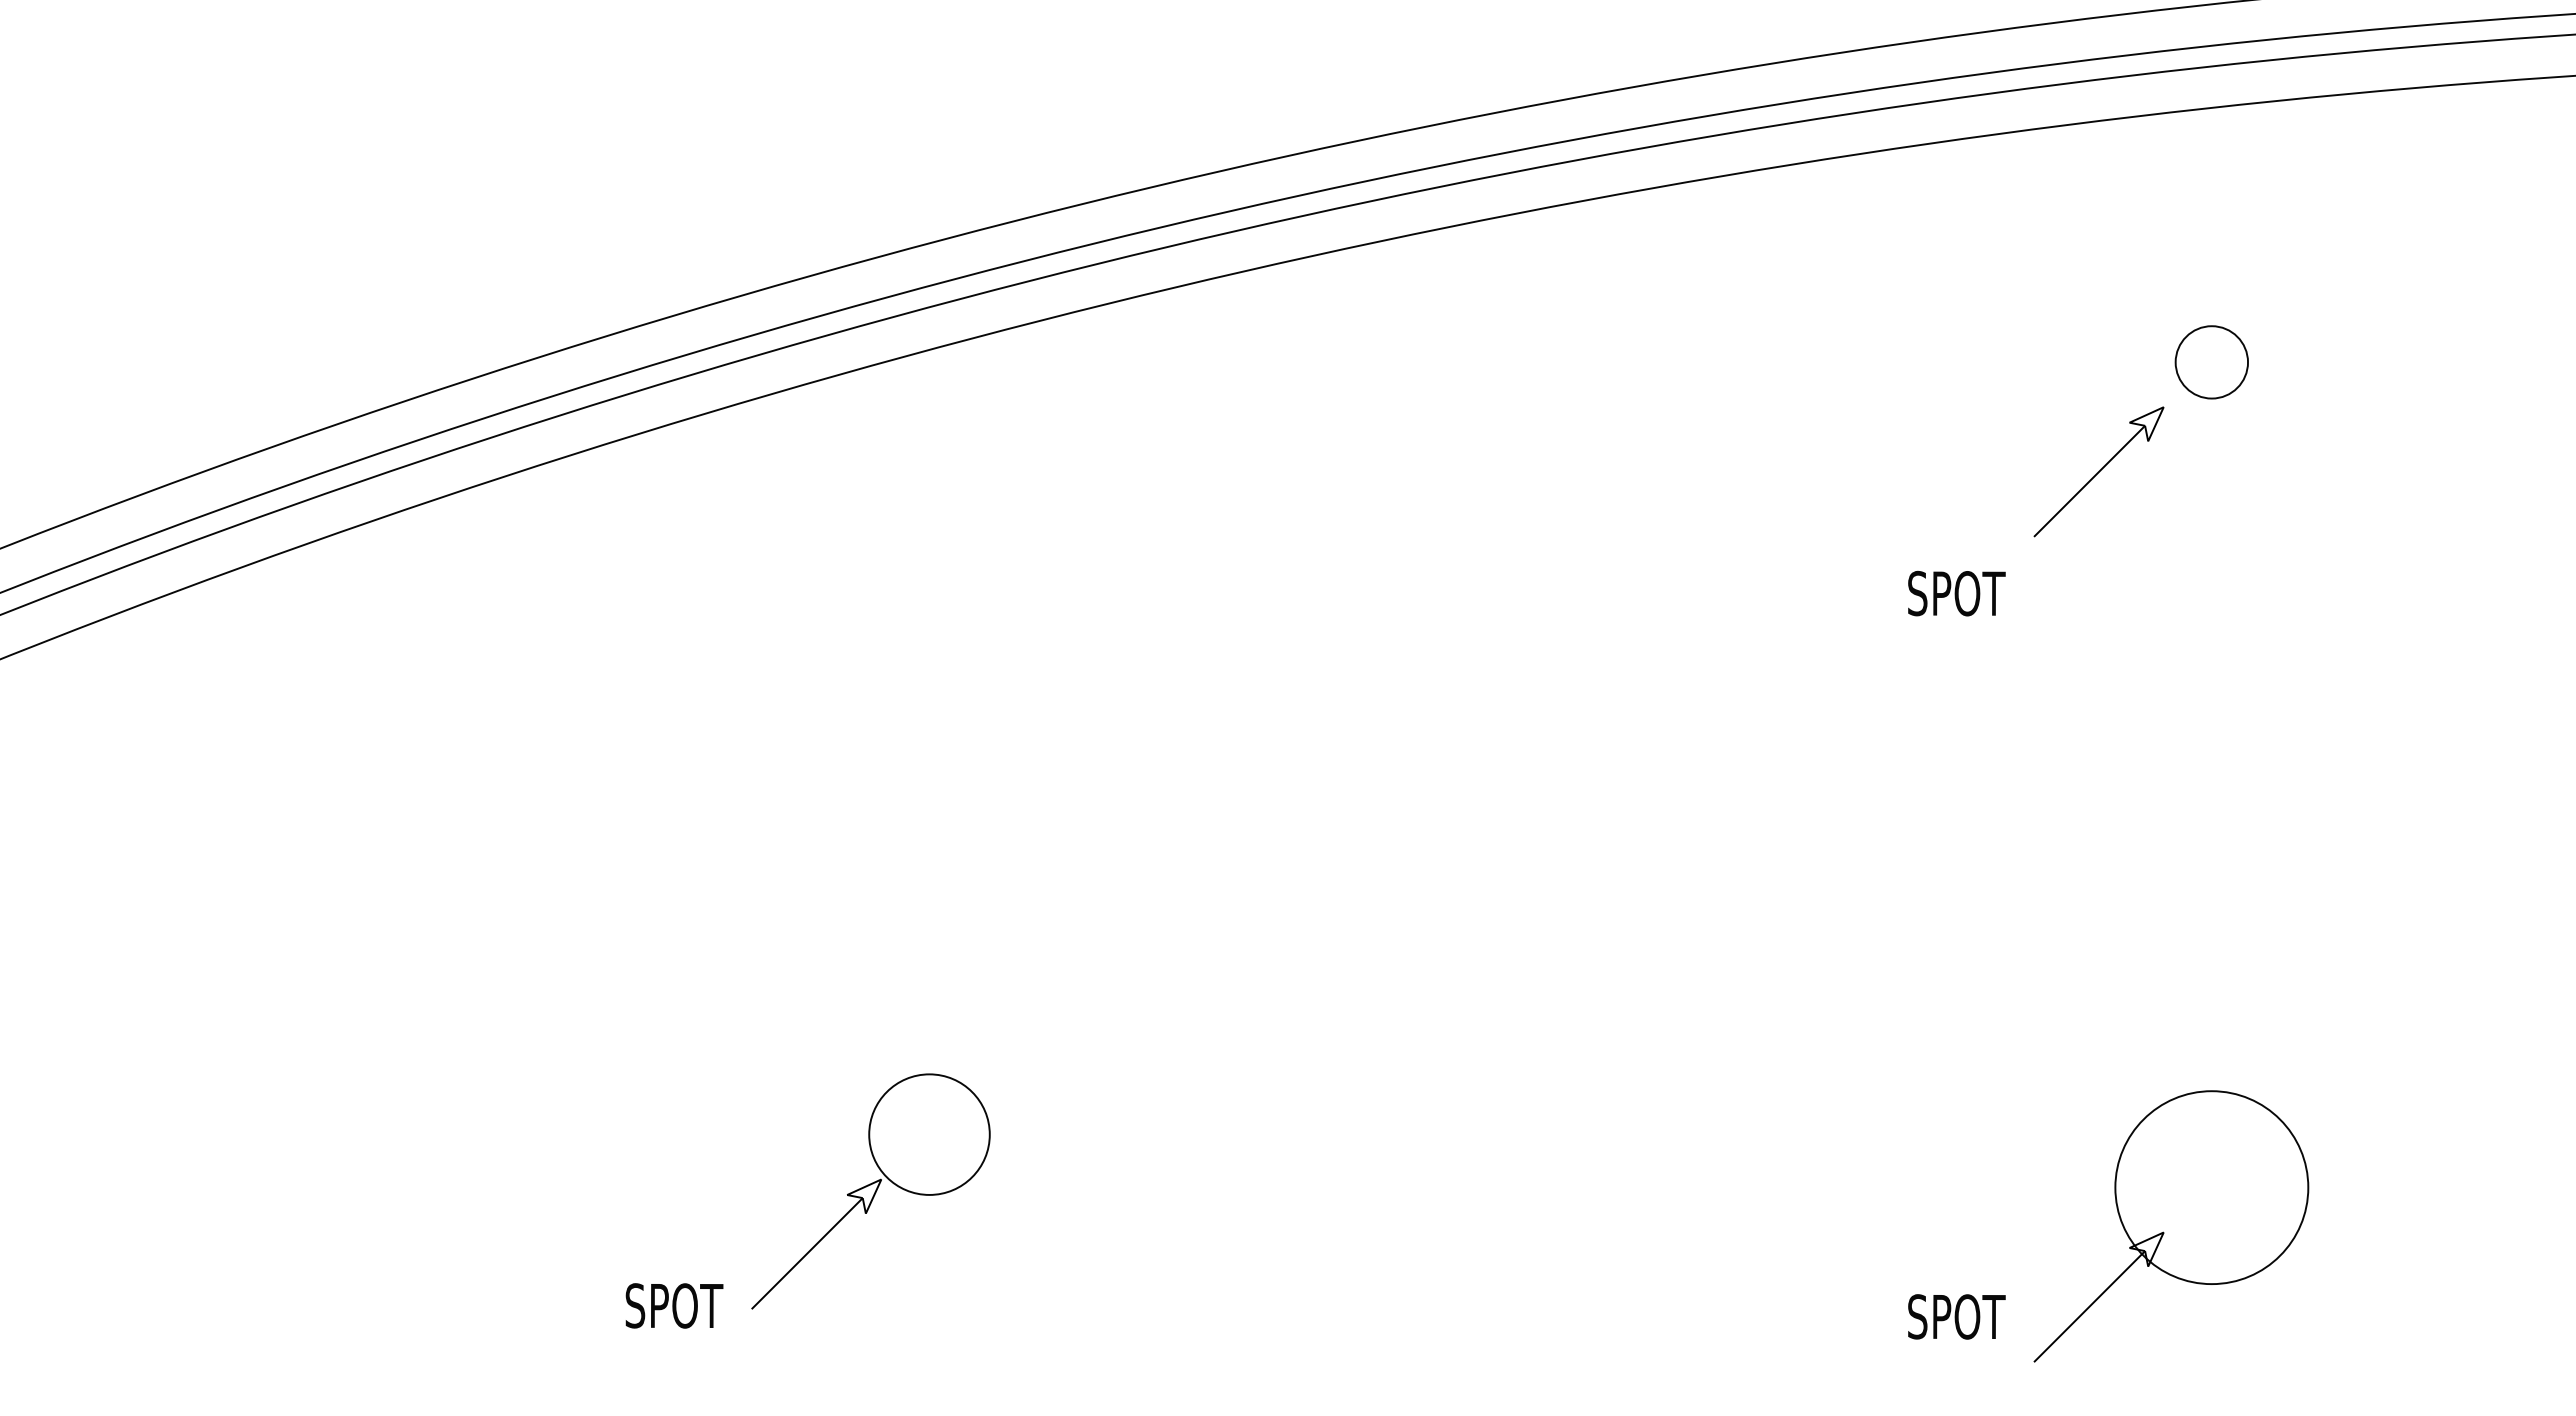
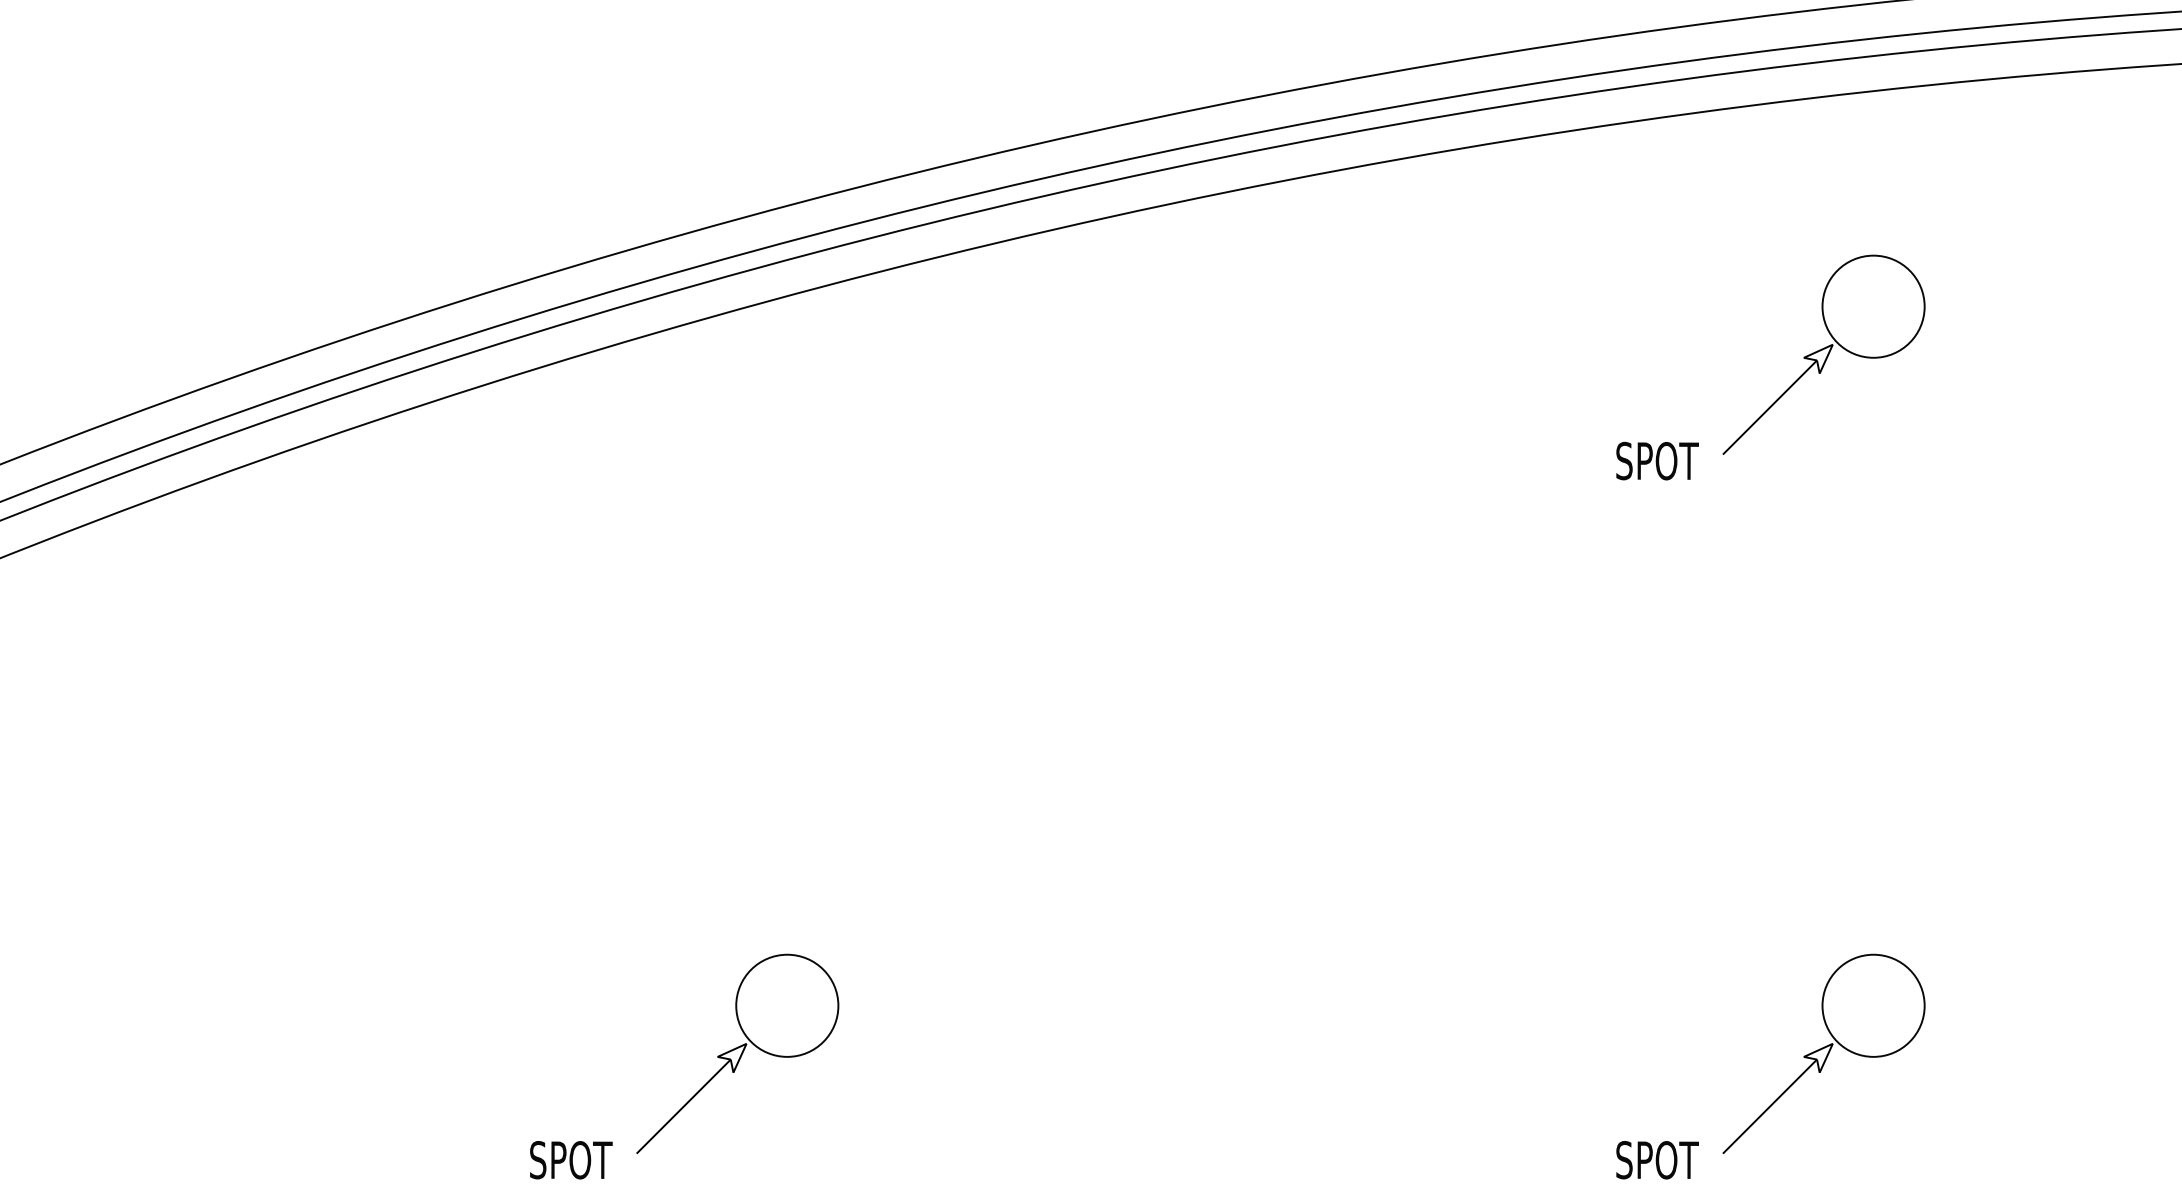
circle: (2211, 362) -> (1873, 306), size x1.67
text: (1956, 593) -> (1657, 460), moved
circle: (2211, 1187) -> (1873, 1005), size x0.62
part: (870, 1191) -> (737, 1053), moved
text: (674, 1305) -> (571, 1159), moved
text: (1956, 1316) -> (1657, 1159), moved

